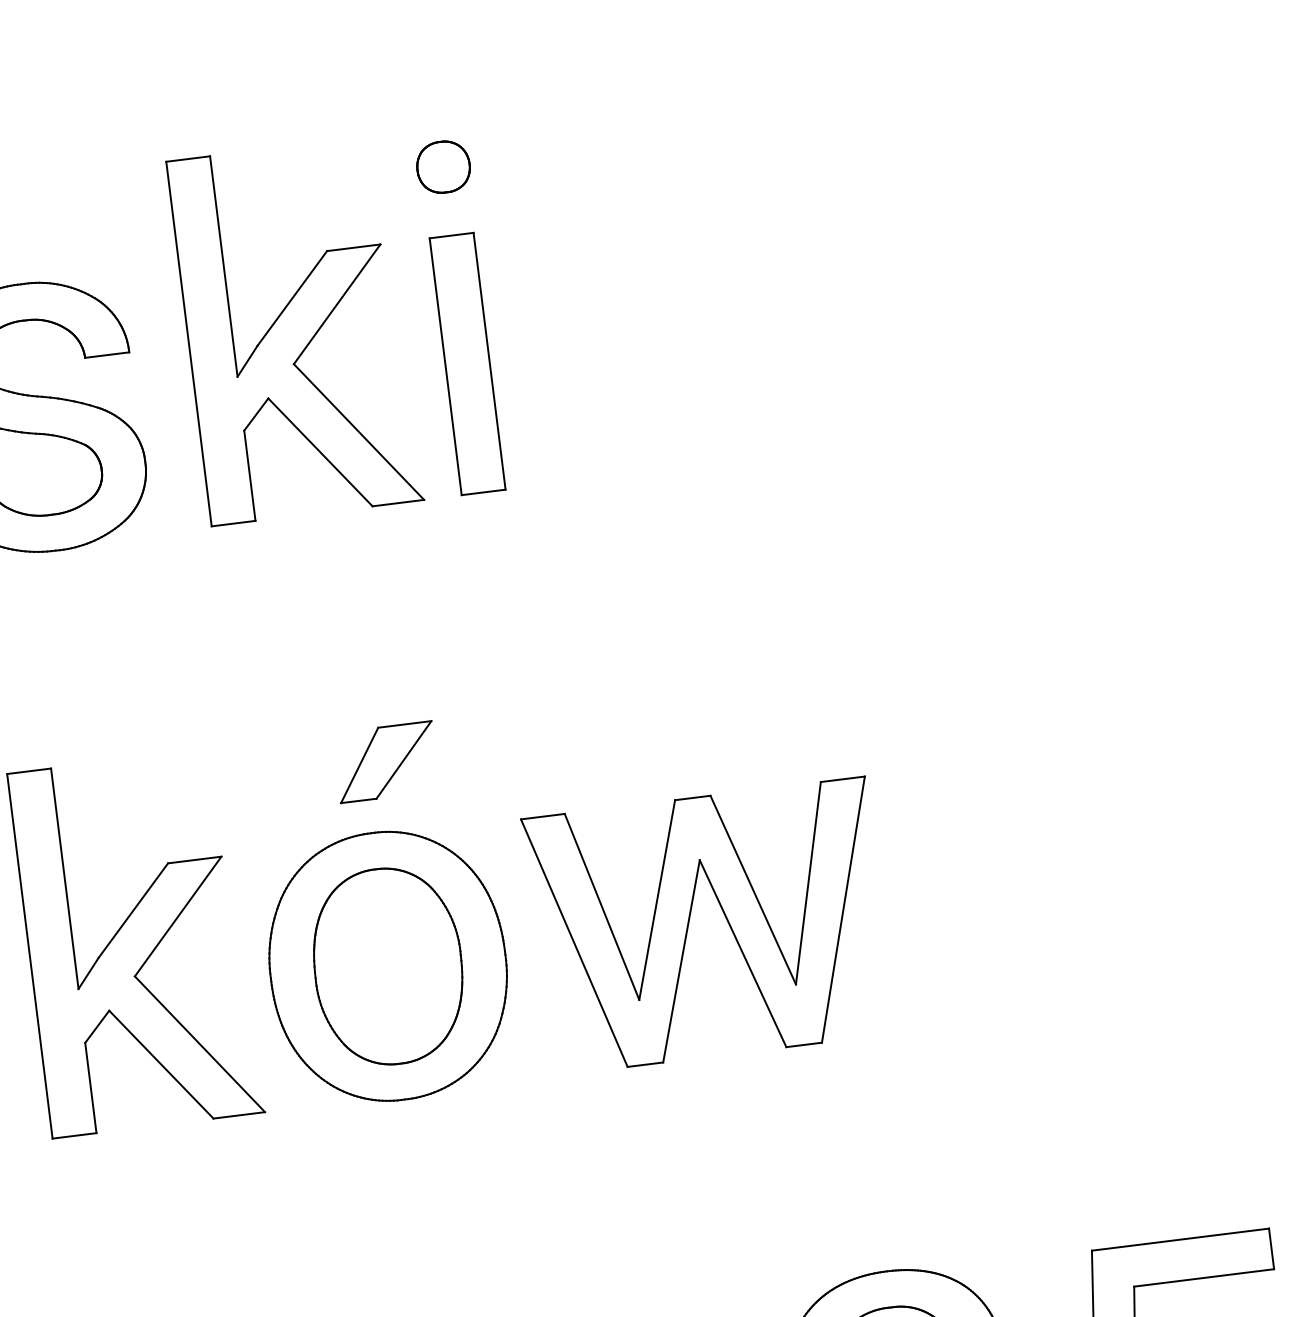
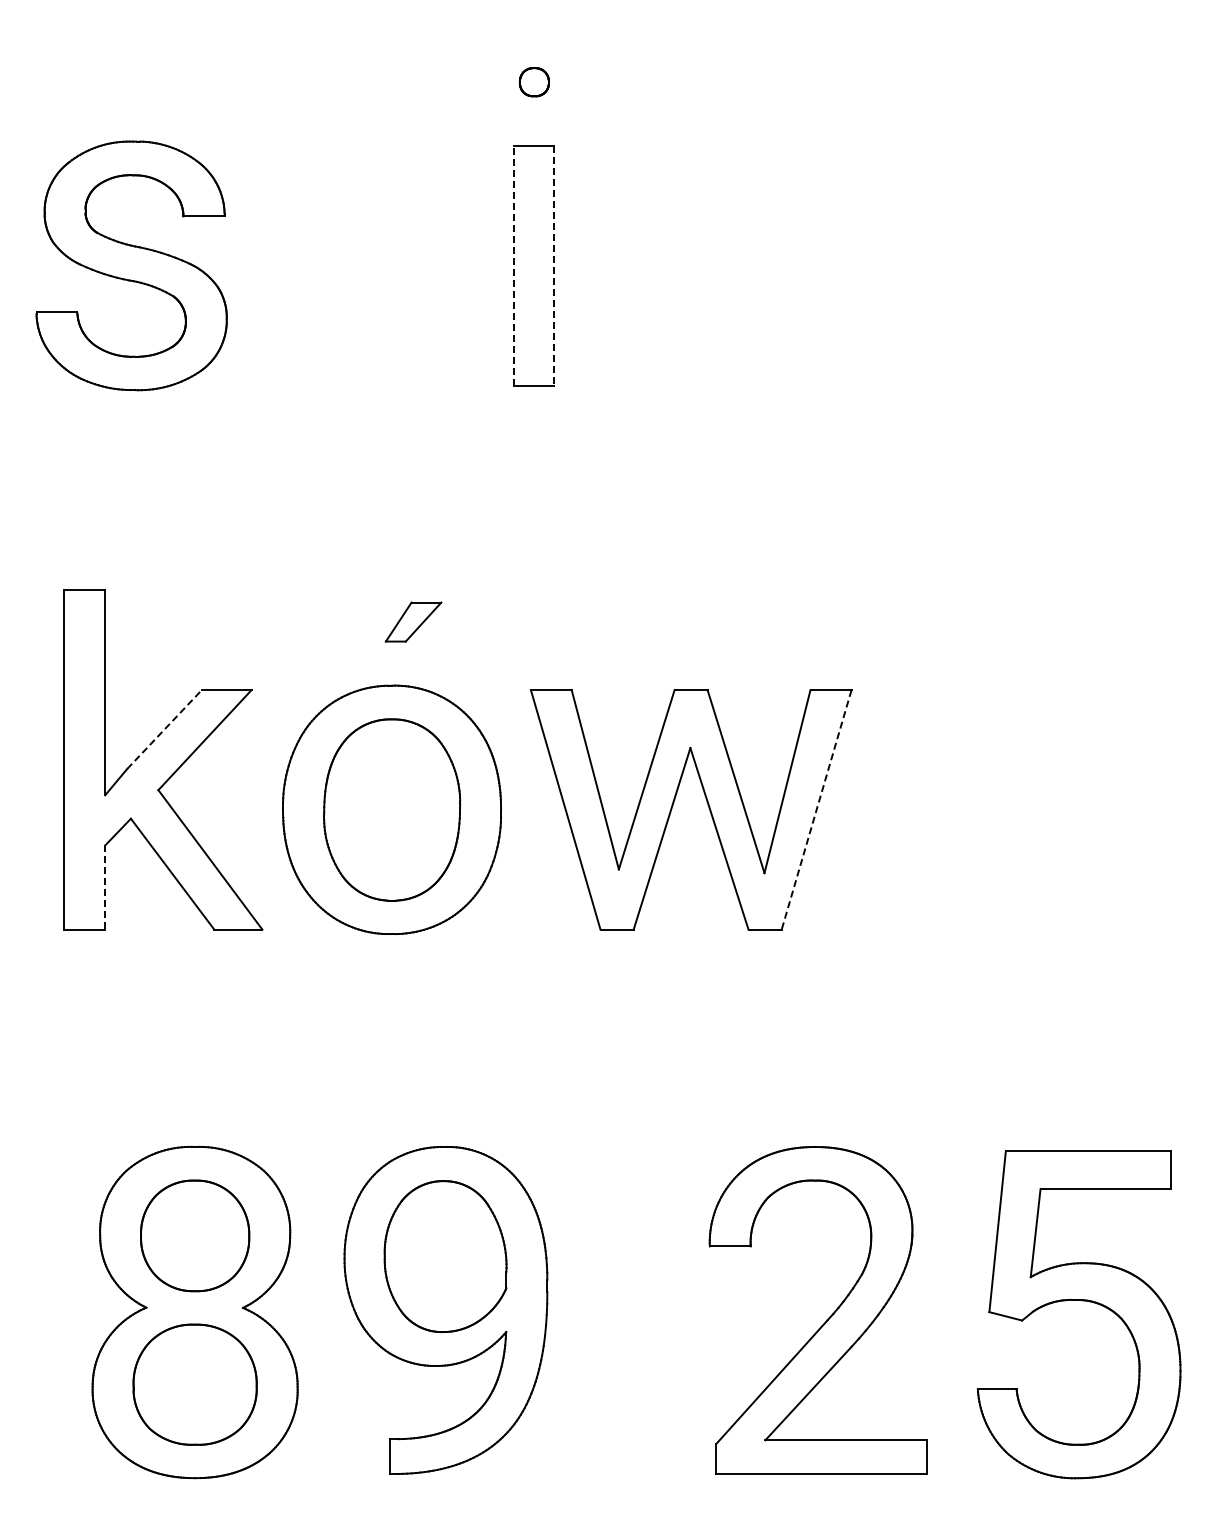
part: (443, 166) -> (534, 81), size x0.6
part: (295, 330) -> (379, 215), removed
line: (489, 360) -> (554, 265), solid -> dashed
line: (445, 366) -> (513, 265), solid -> dashed
part: (385, 761) -> (413, 621), size x0.6
line: (843, 909) -> (816, 809), solid -> dashed
line: (133, 910) -> (164, 729), solid -> dashed
line: (91, 1088) -> (105, 888), solid -> dashed

